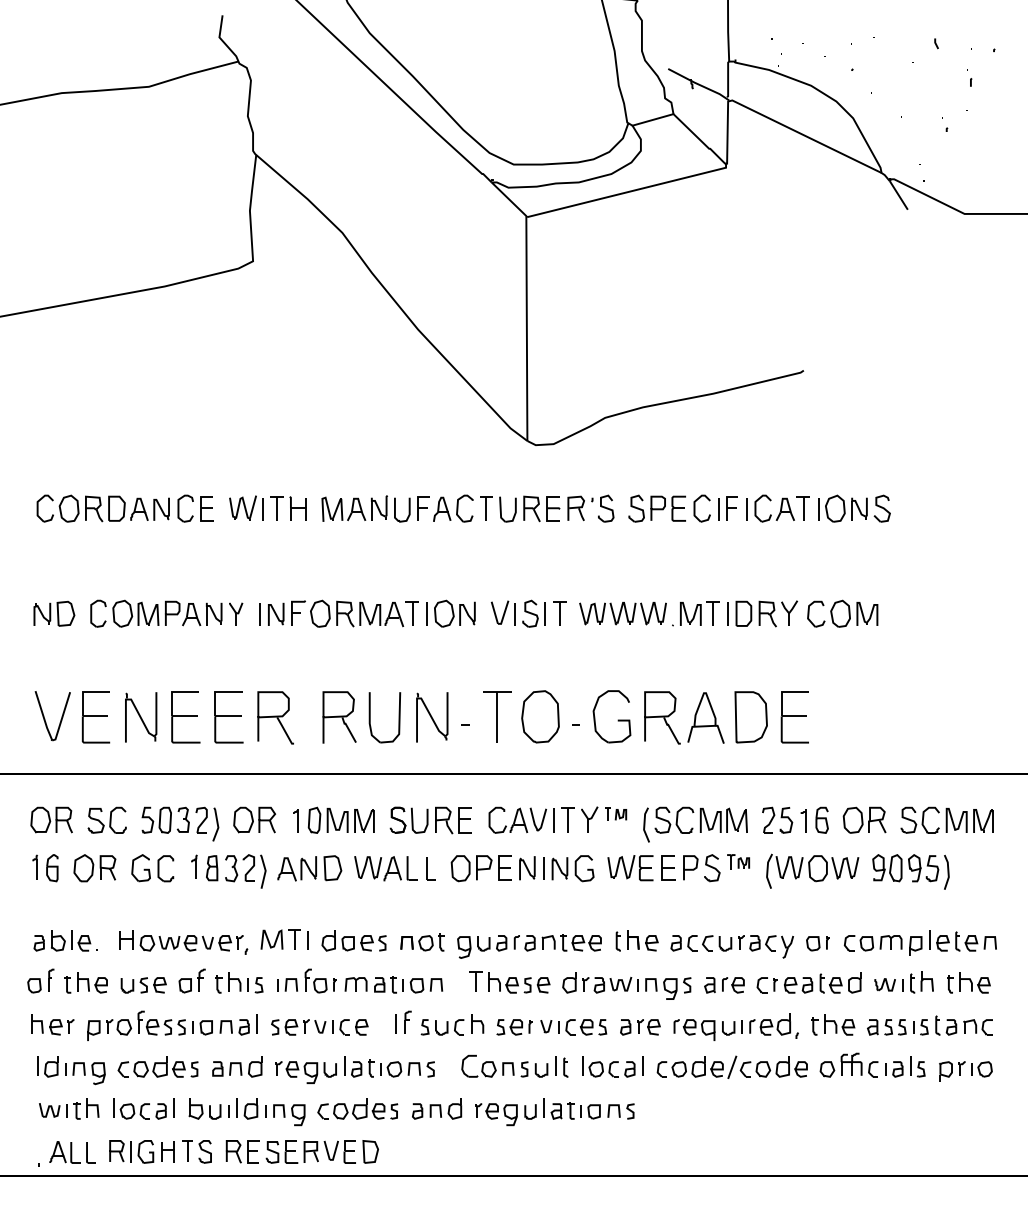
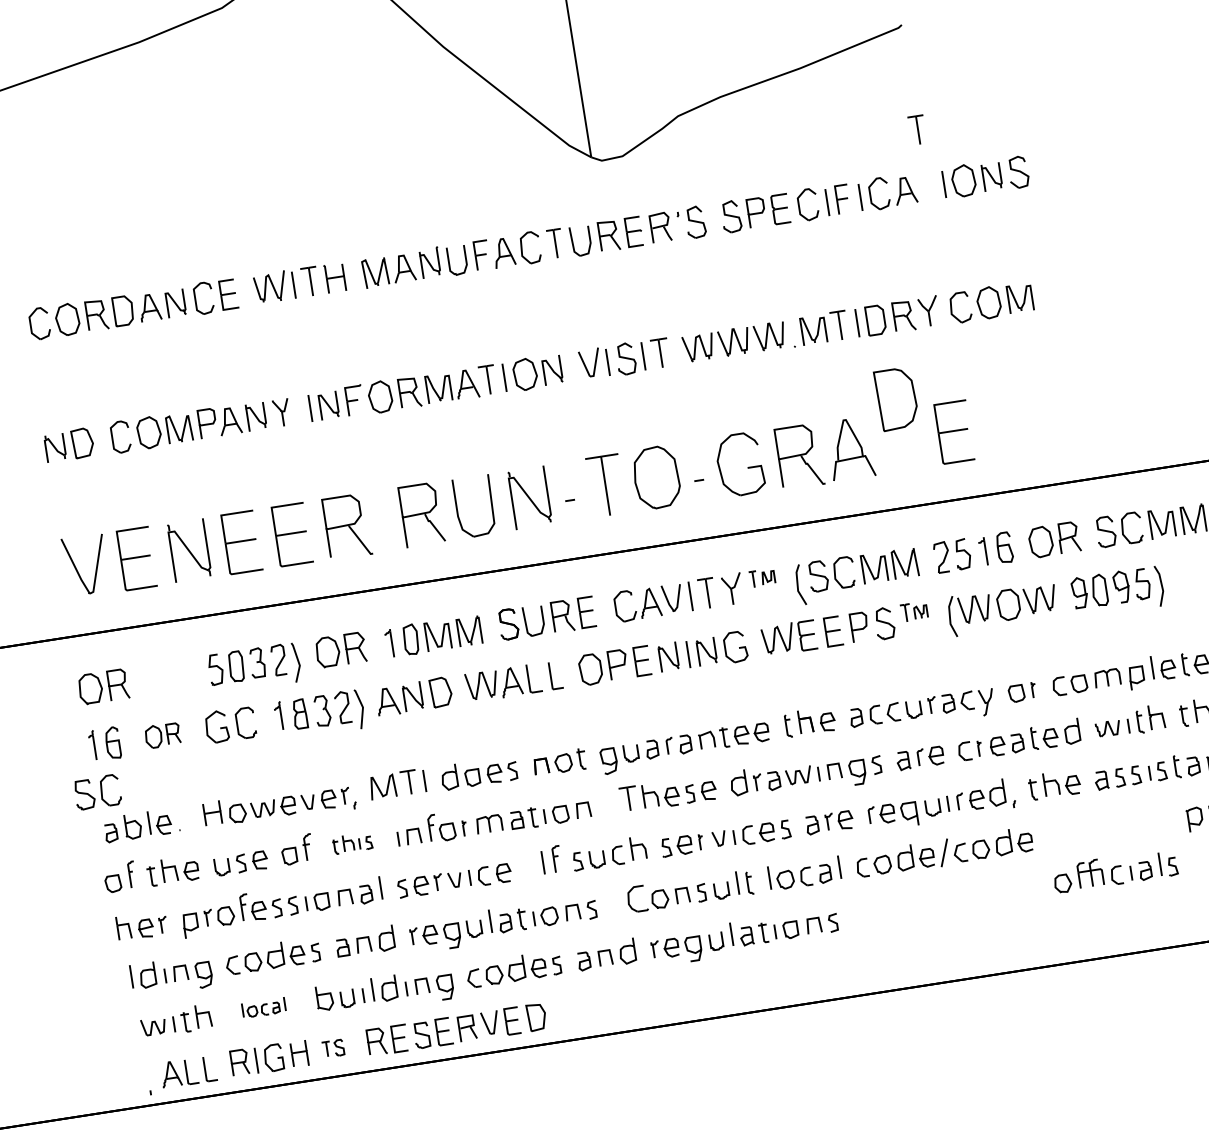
part: (802, 508) -> (916, 130), moved
part: (750, 717) -> (895, 399), moved
part: (106, 819) -> (96, 791), moved
part: (94, 868) -> (162, 735), size x0.7
part: (239, 982) -> (352, 842), size x0.7
part: (872, 1064) -> (1114, 869), moved
part: (143, 1108) -> (263, 1007), size x0.6
part: (196, 1151) -> (332, 1048), size x0.6

